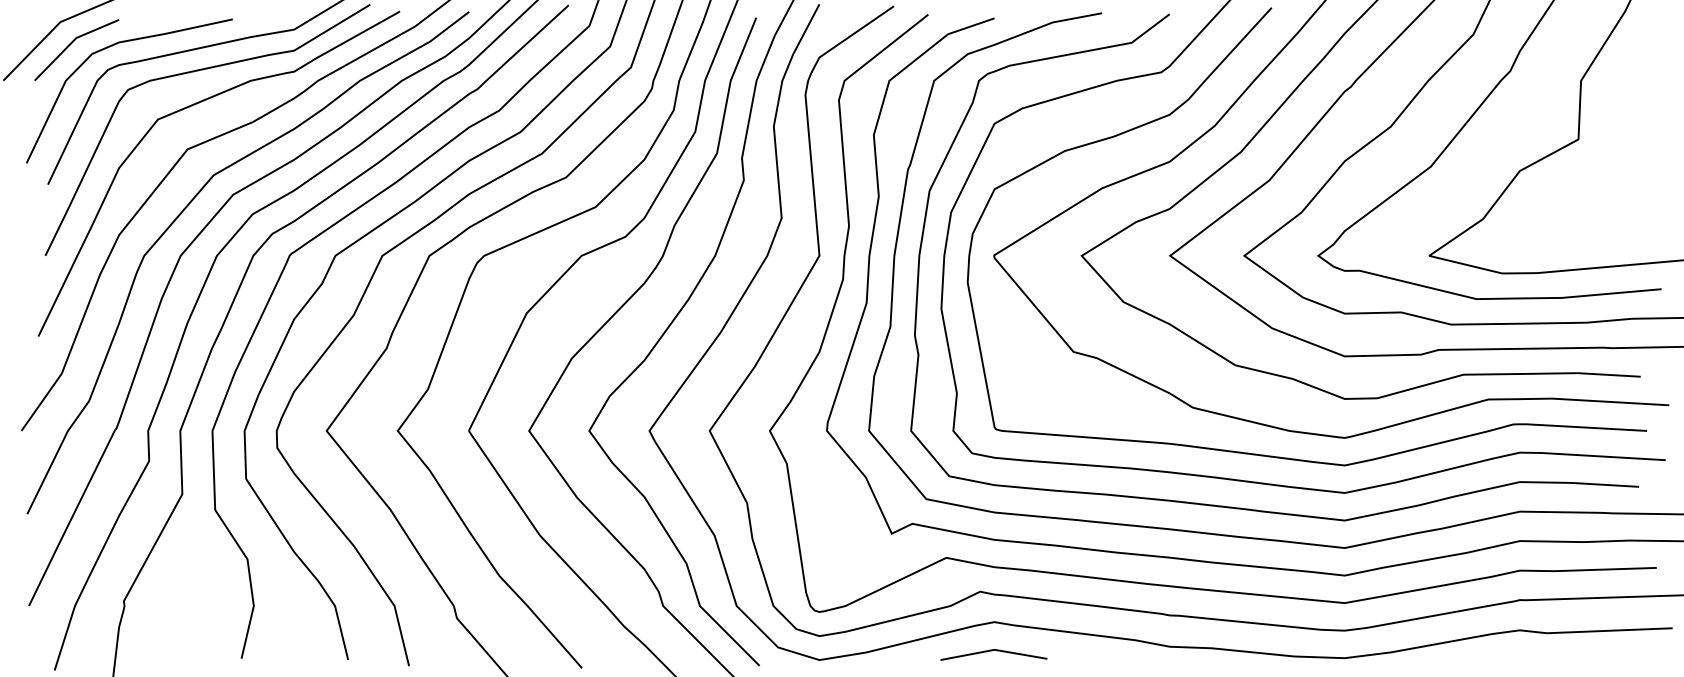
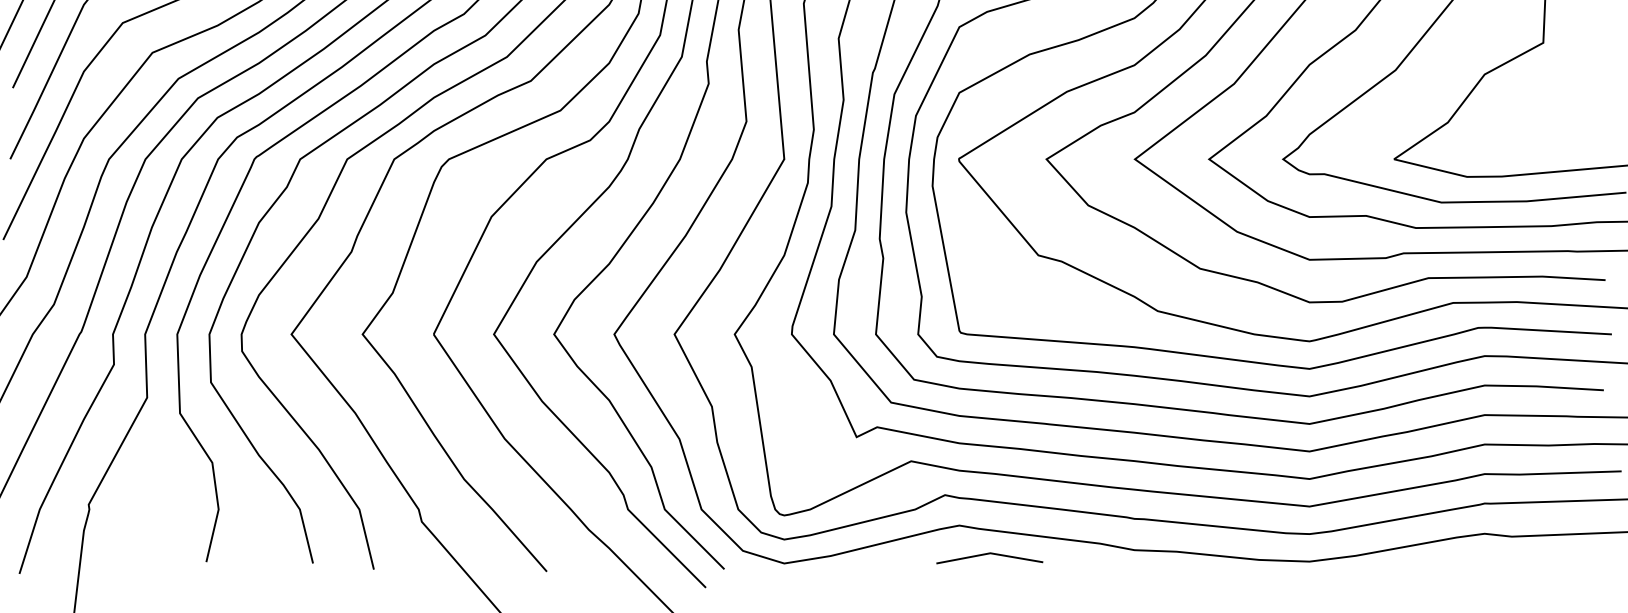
line: (992, 651) -> (988, 554), moved

